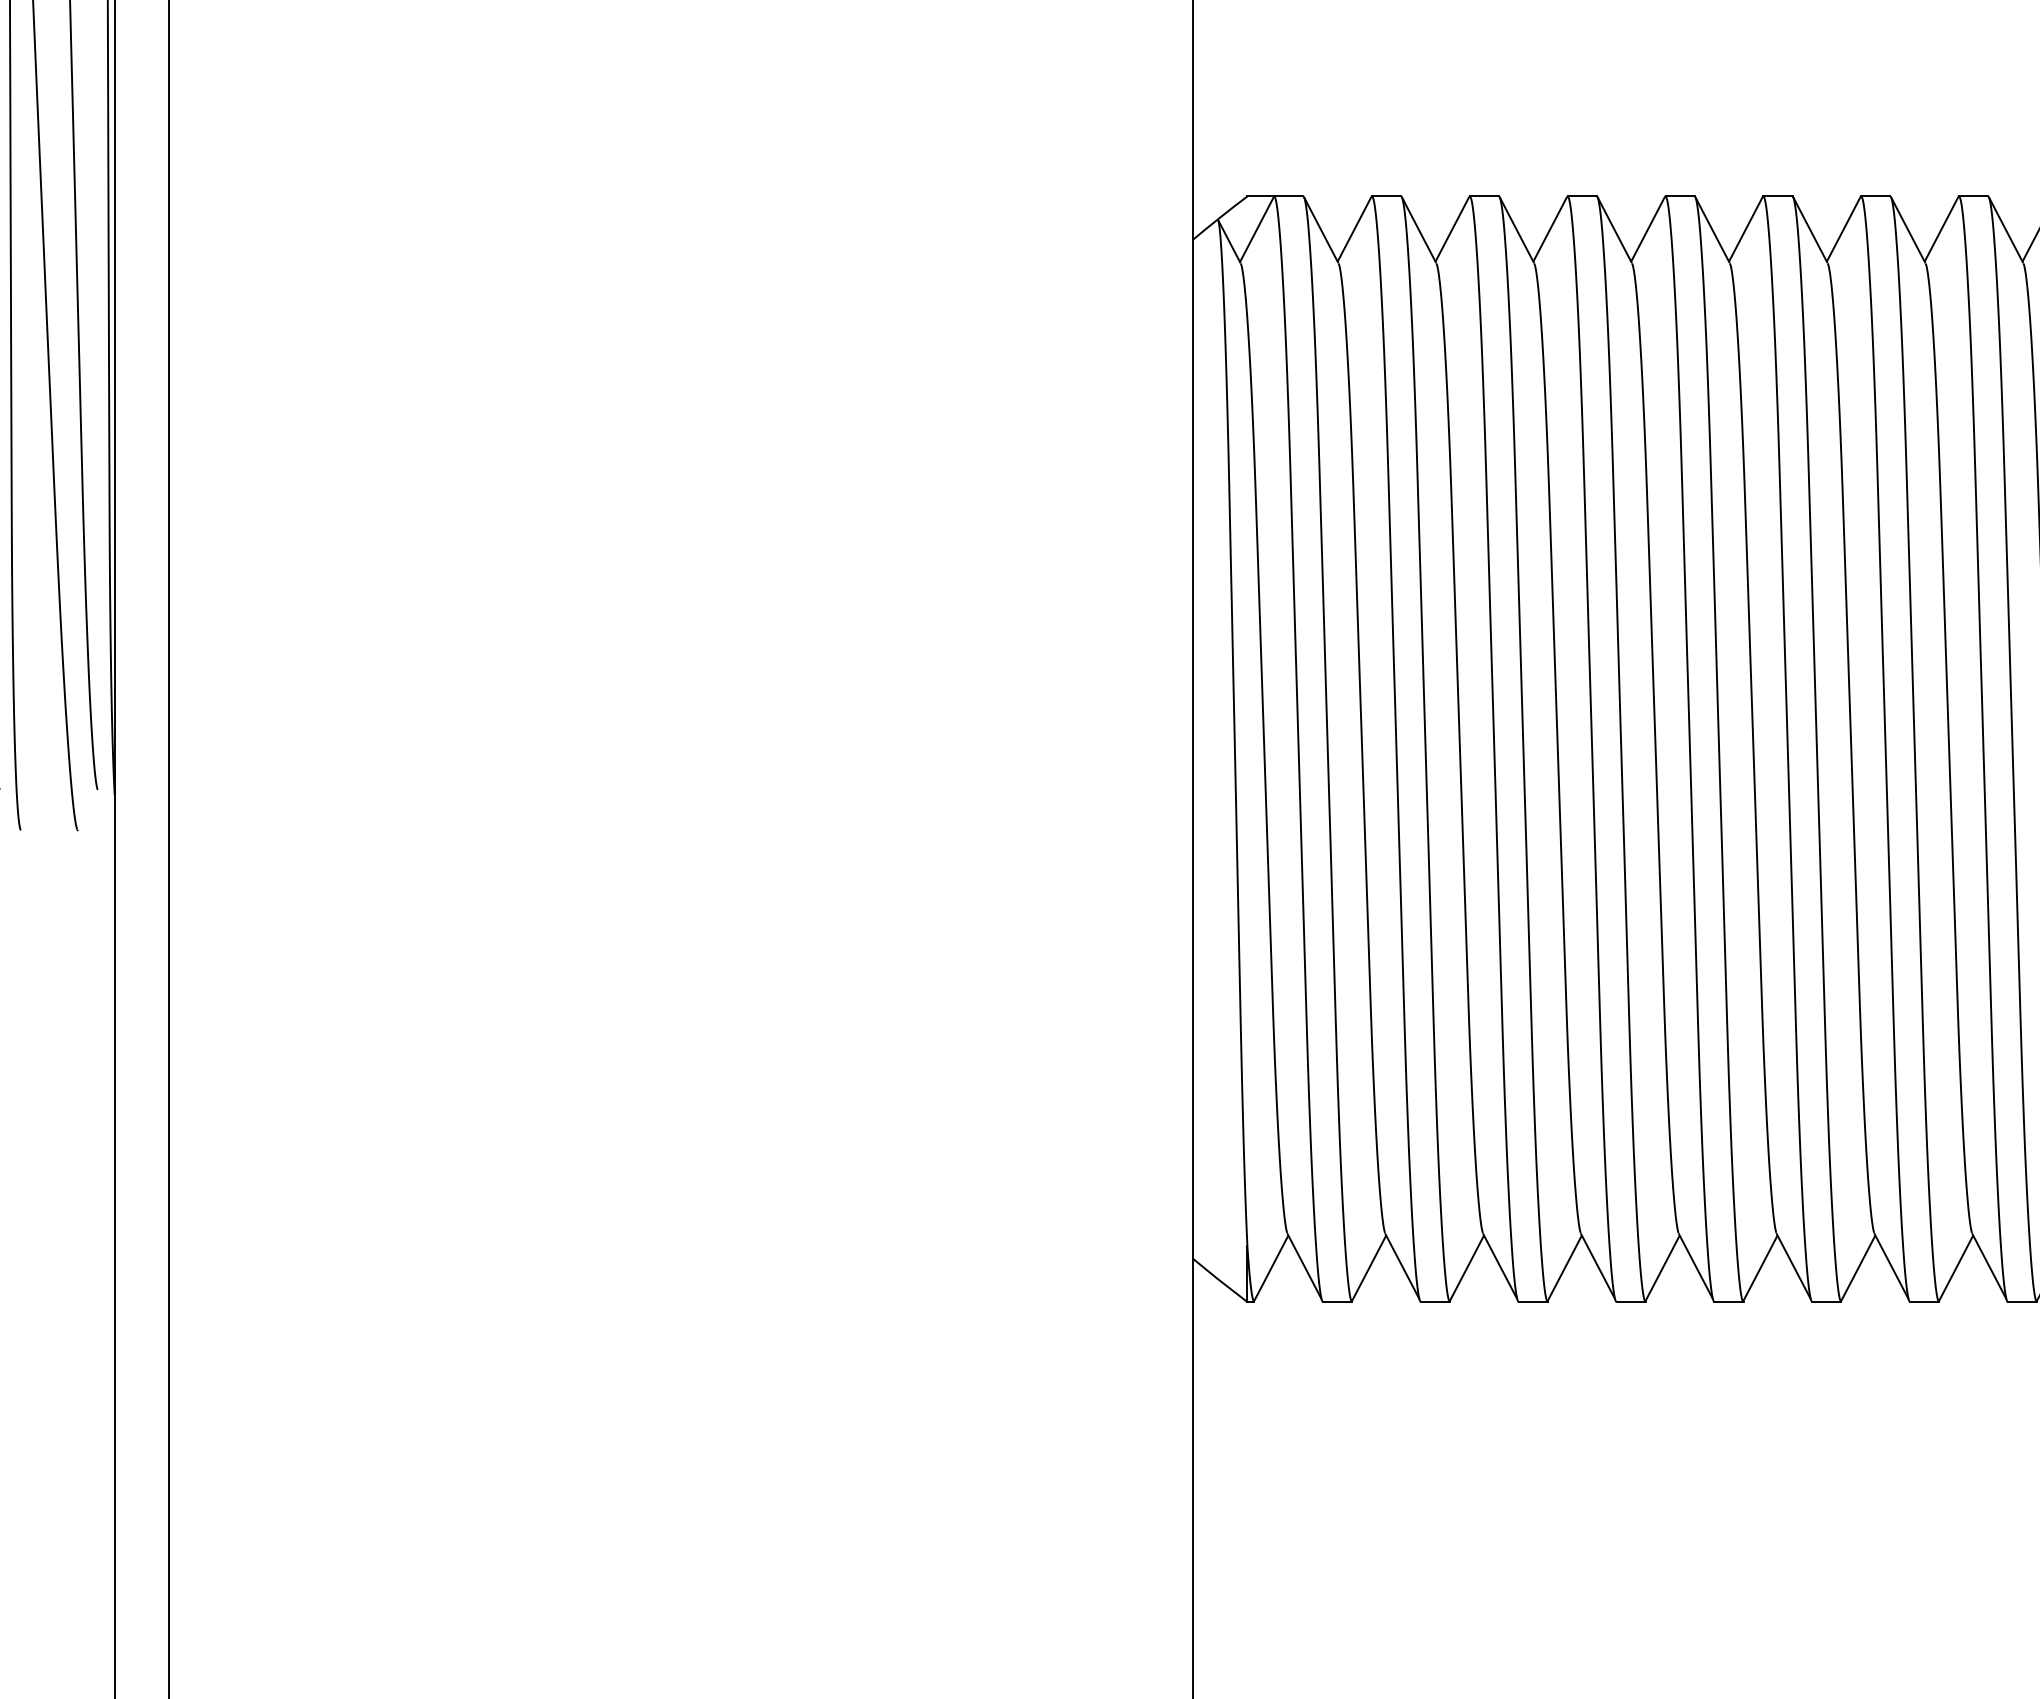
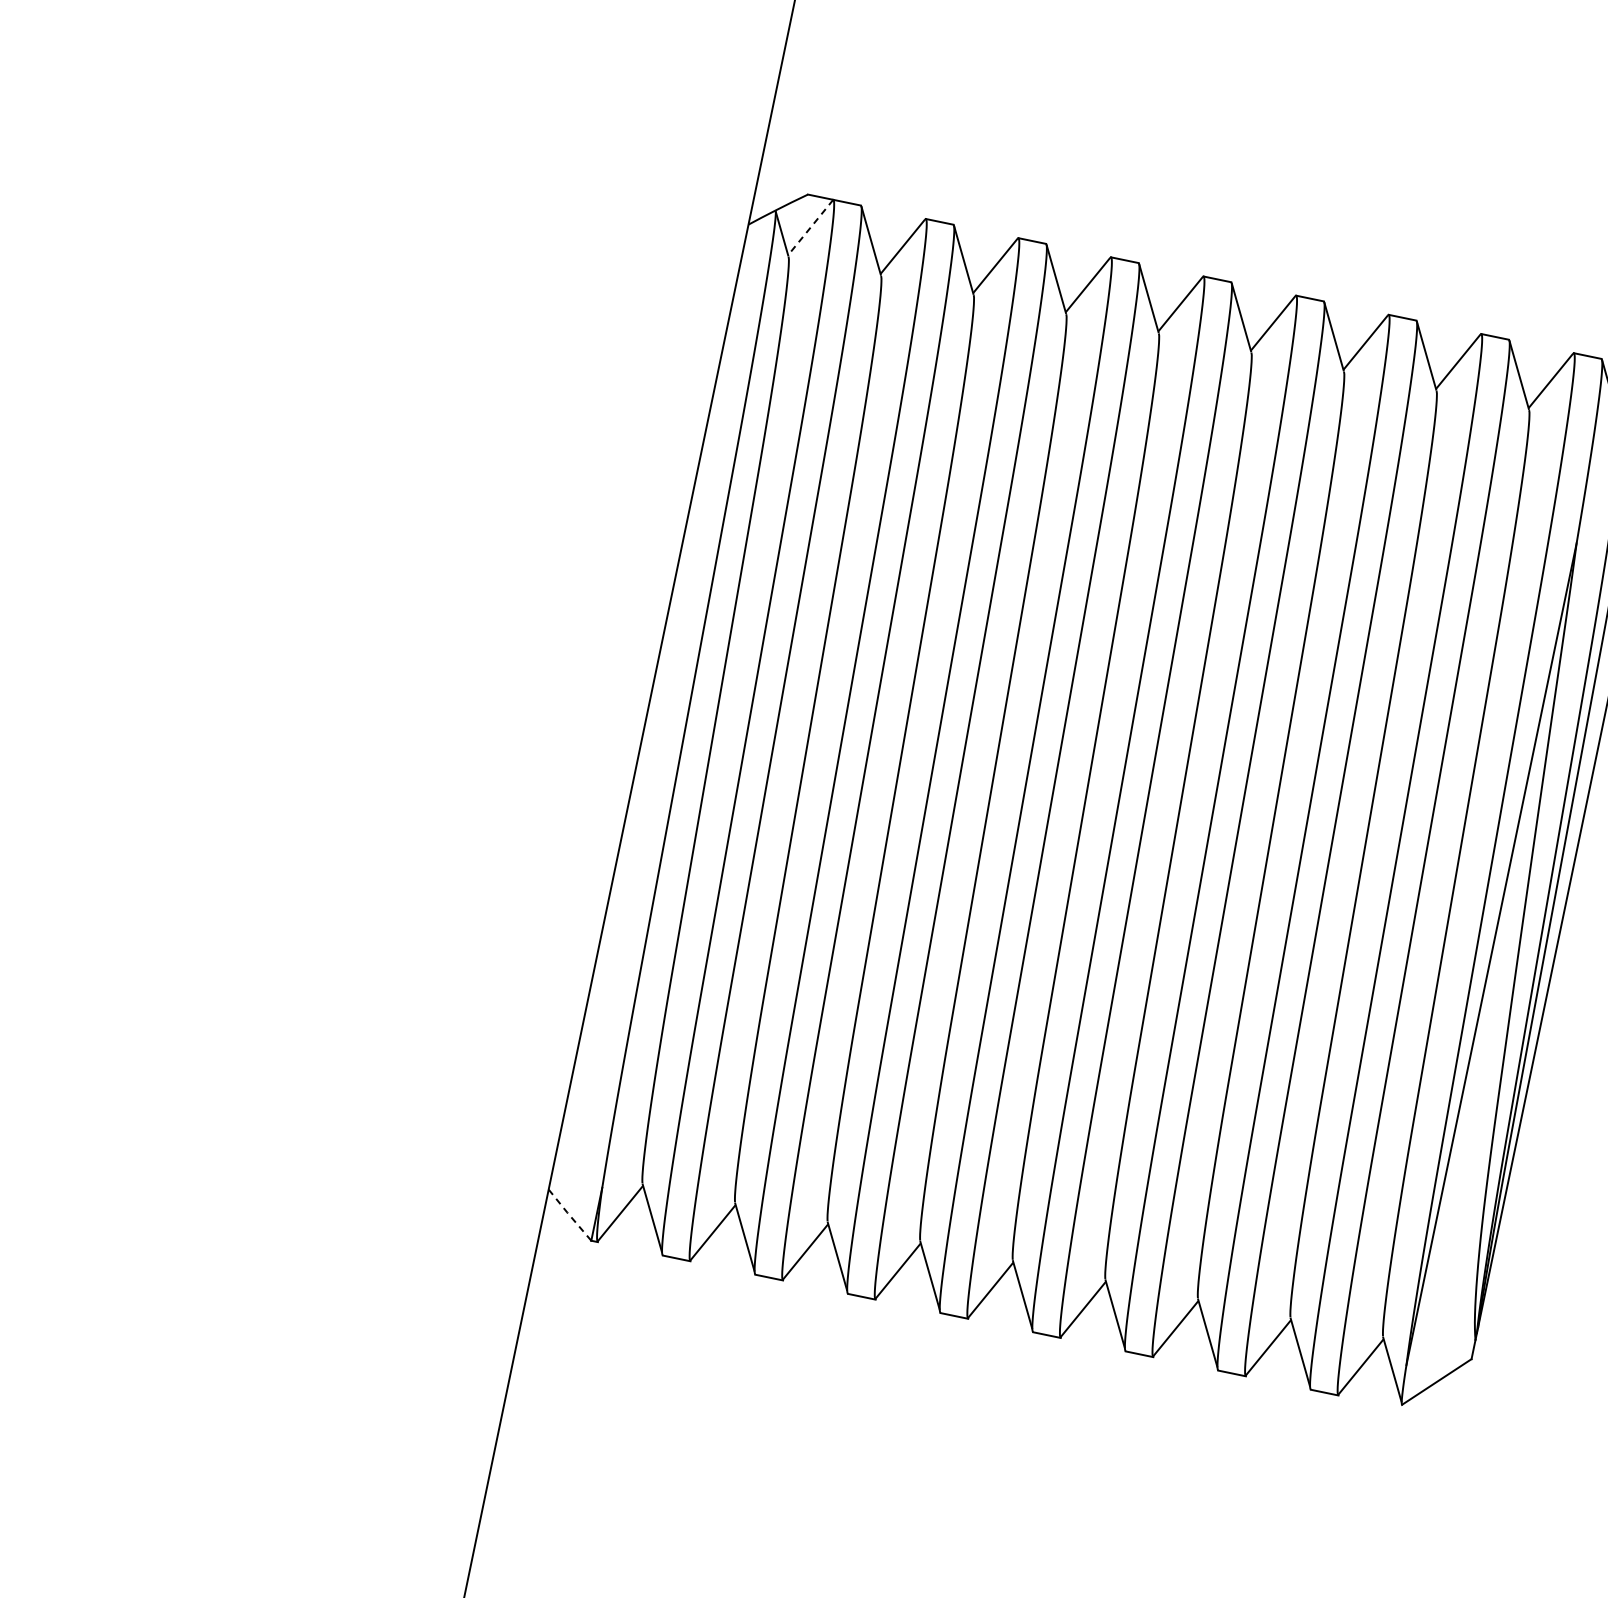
line: (1257, 229) -> (811, 227), solid -> dashed
line: (1220, 1280) -> (570, 1215), solid -> dashed

